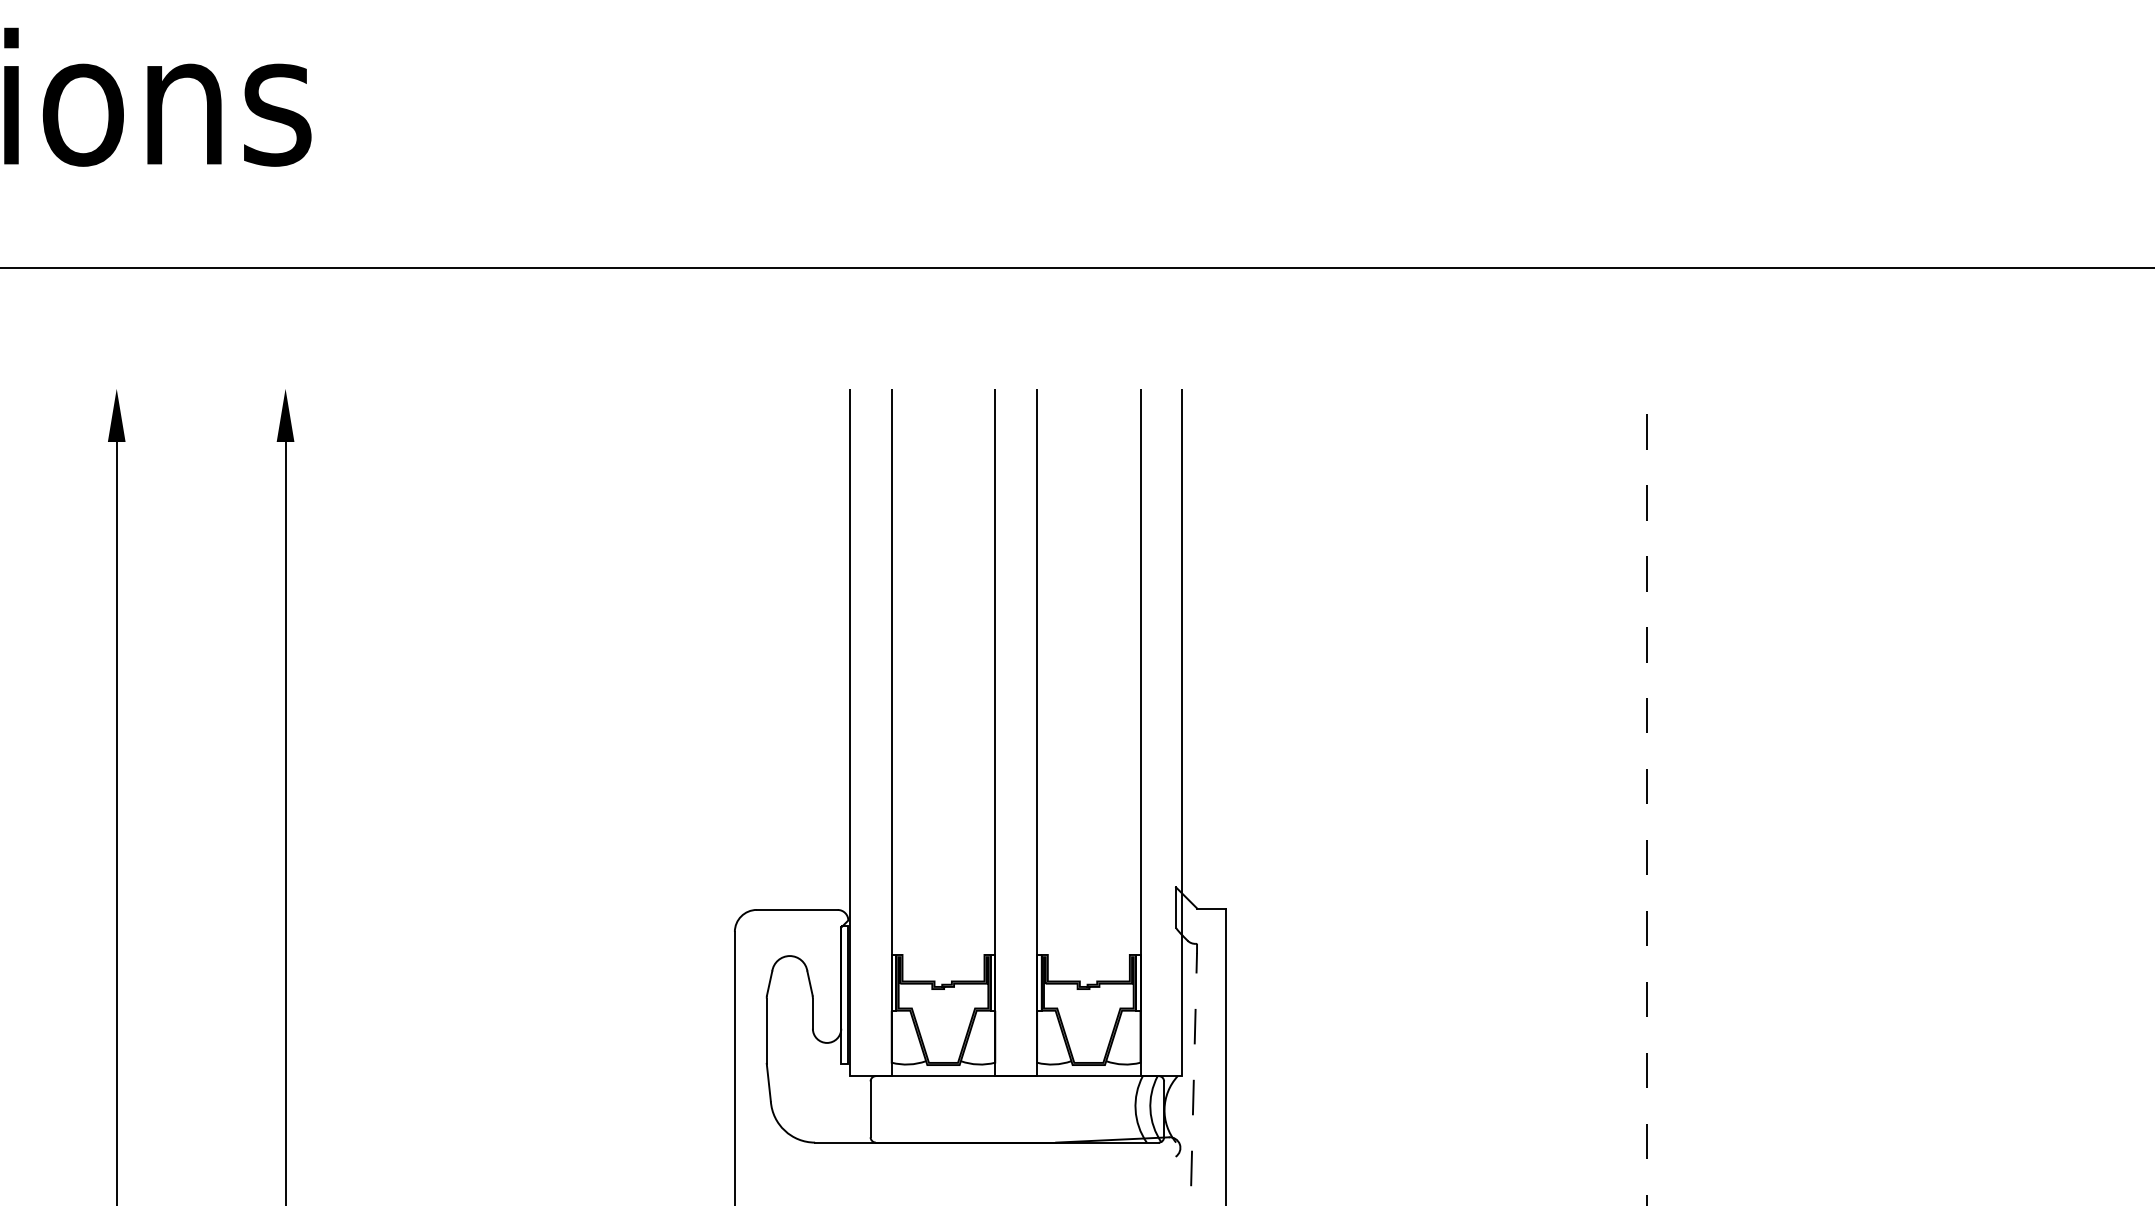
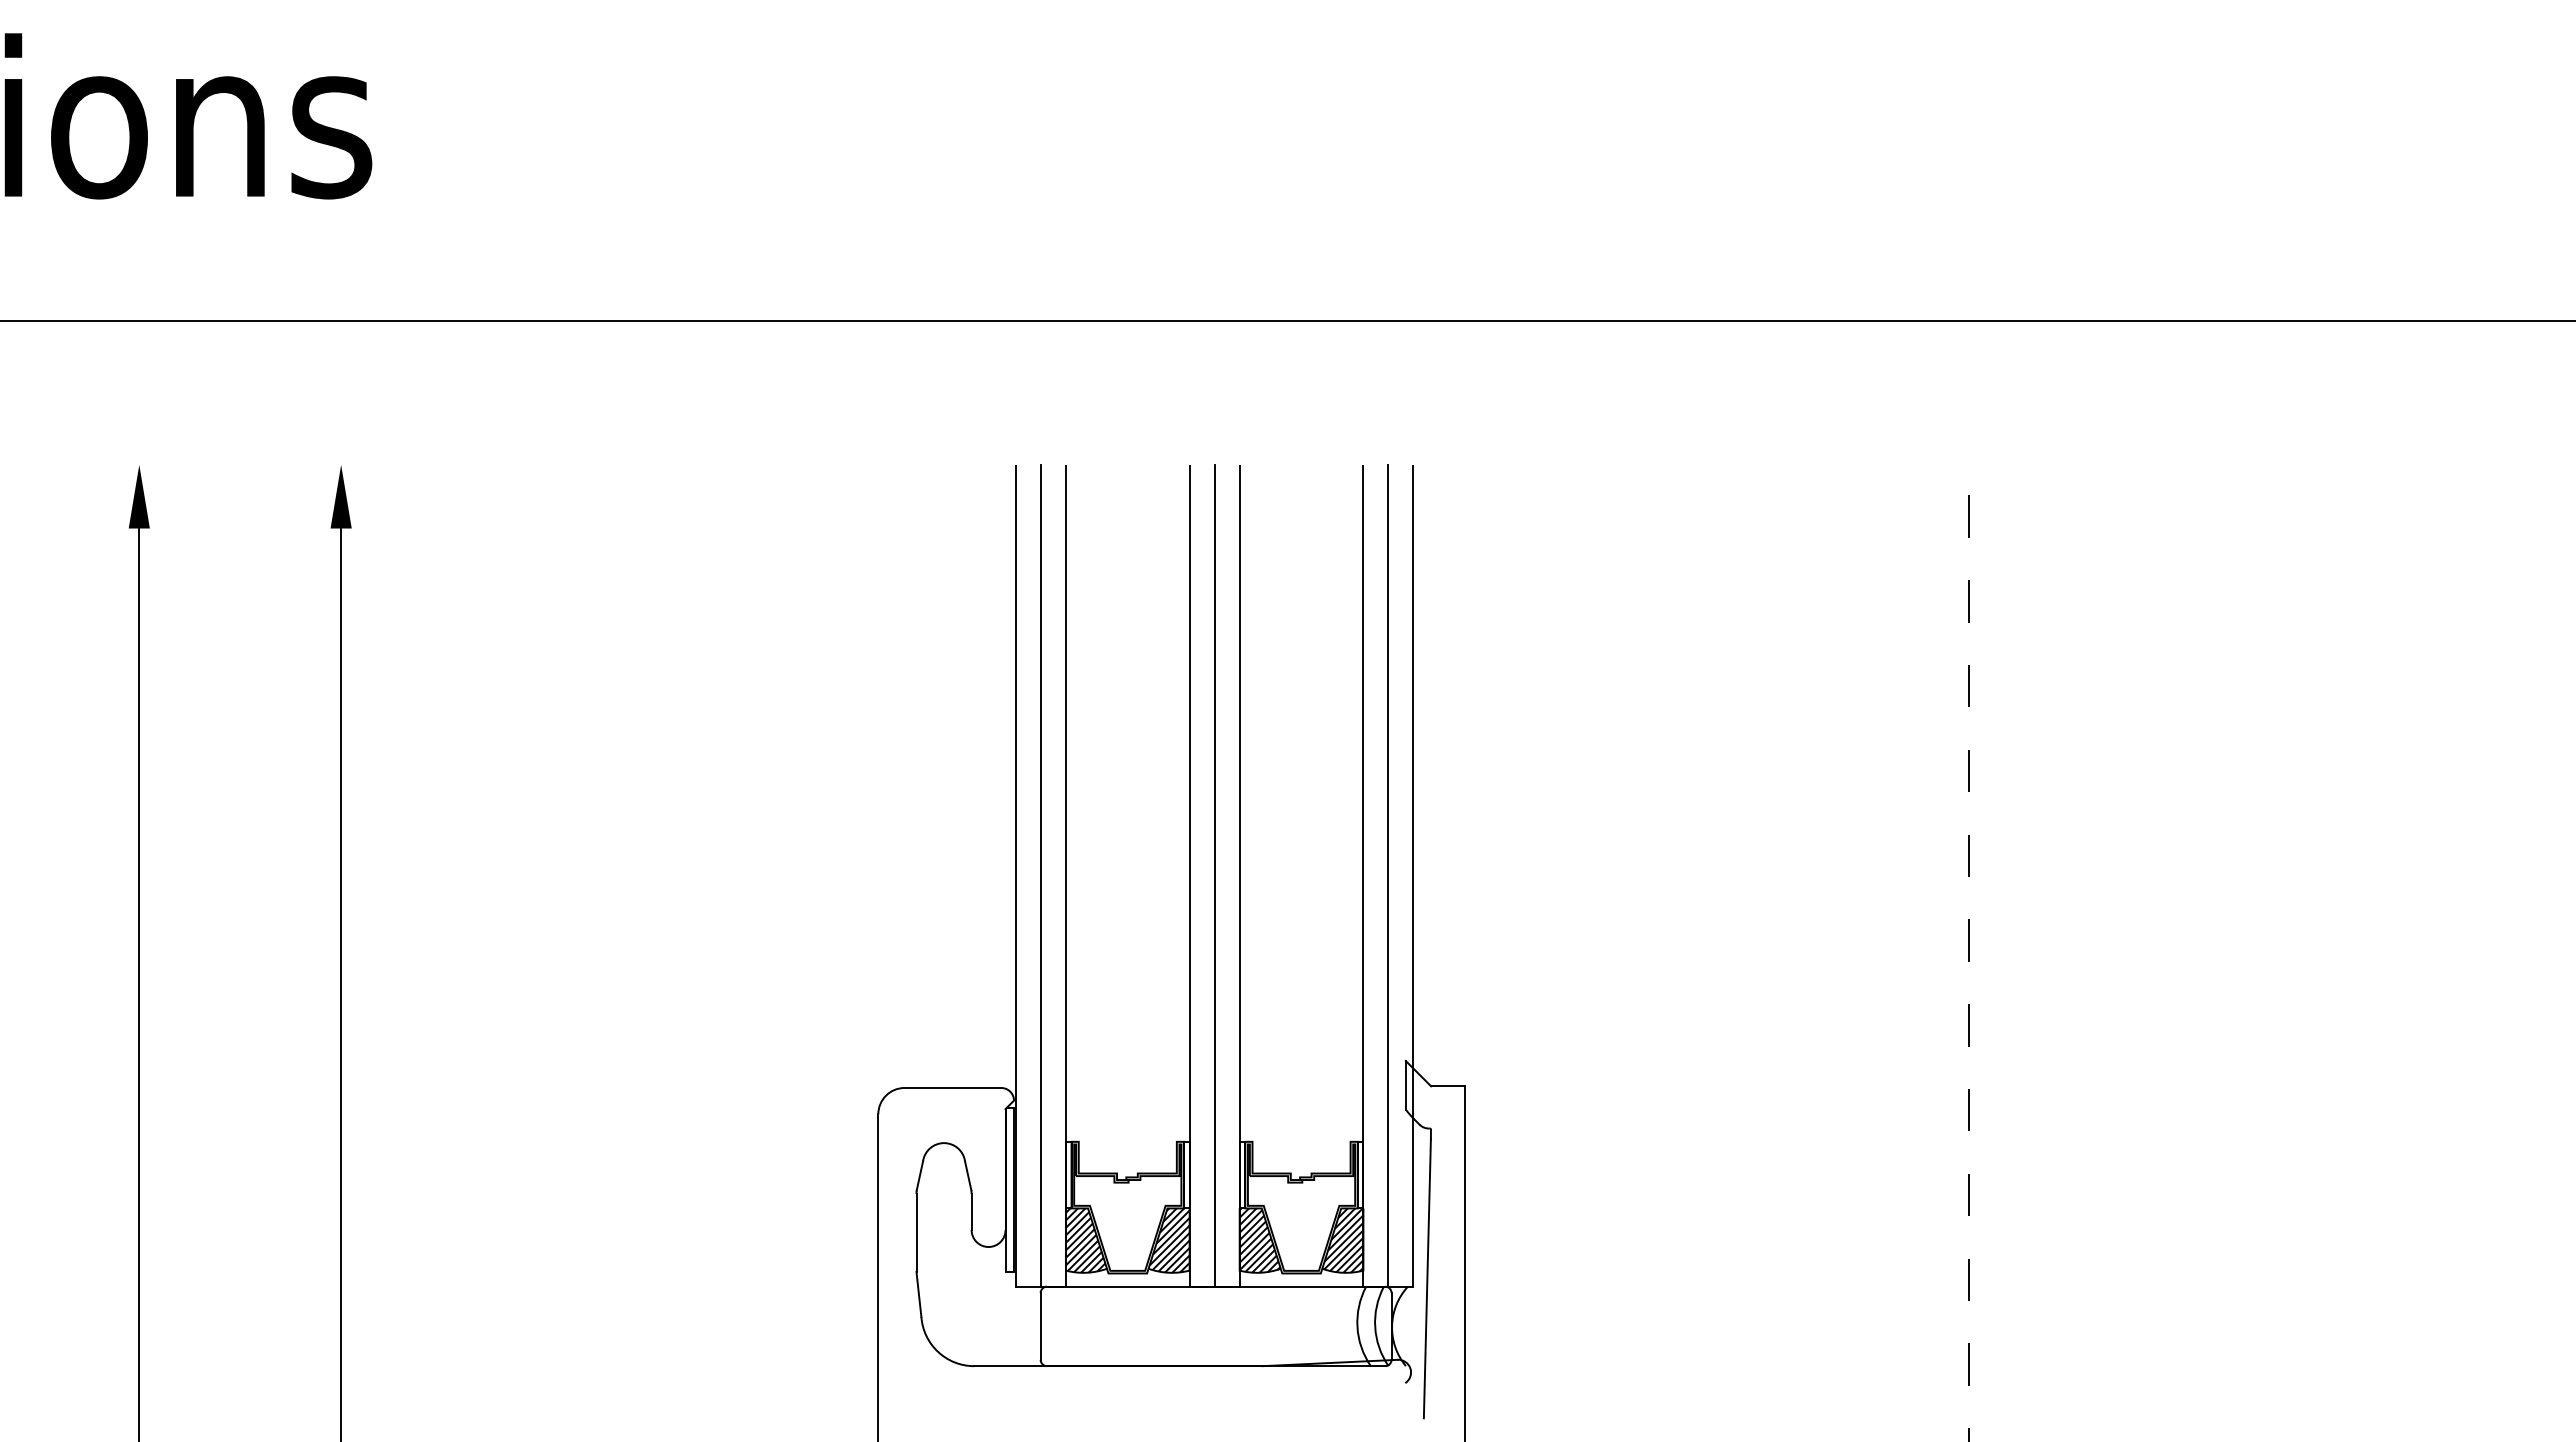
line: (870, 732) -> (1040, 875), added
line: (1016, 732) -> (1214, 875), added
line: (1161, 732) -> (1388, 875), added
hatch: (908, 1037) -> (1085, 1240), added
hatch: (978, 1037) -> (1169, 1240), added
hatch: (1053, 1037) -> (1259, 1240), added
hatch: (1123, 1037) -> (1343, 1240), added
line: (1194, 1069) -> (1427, 1278), dashed -> solid

